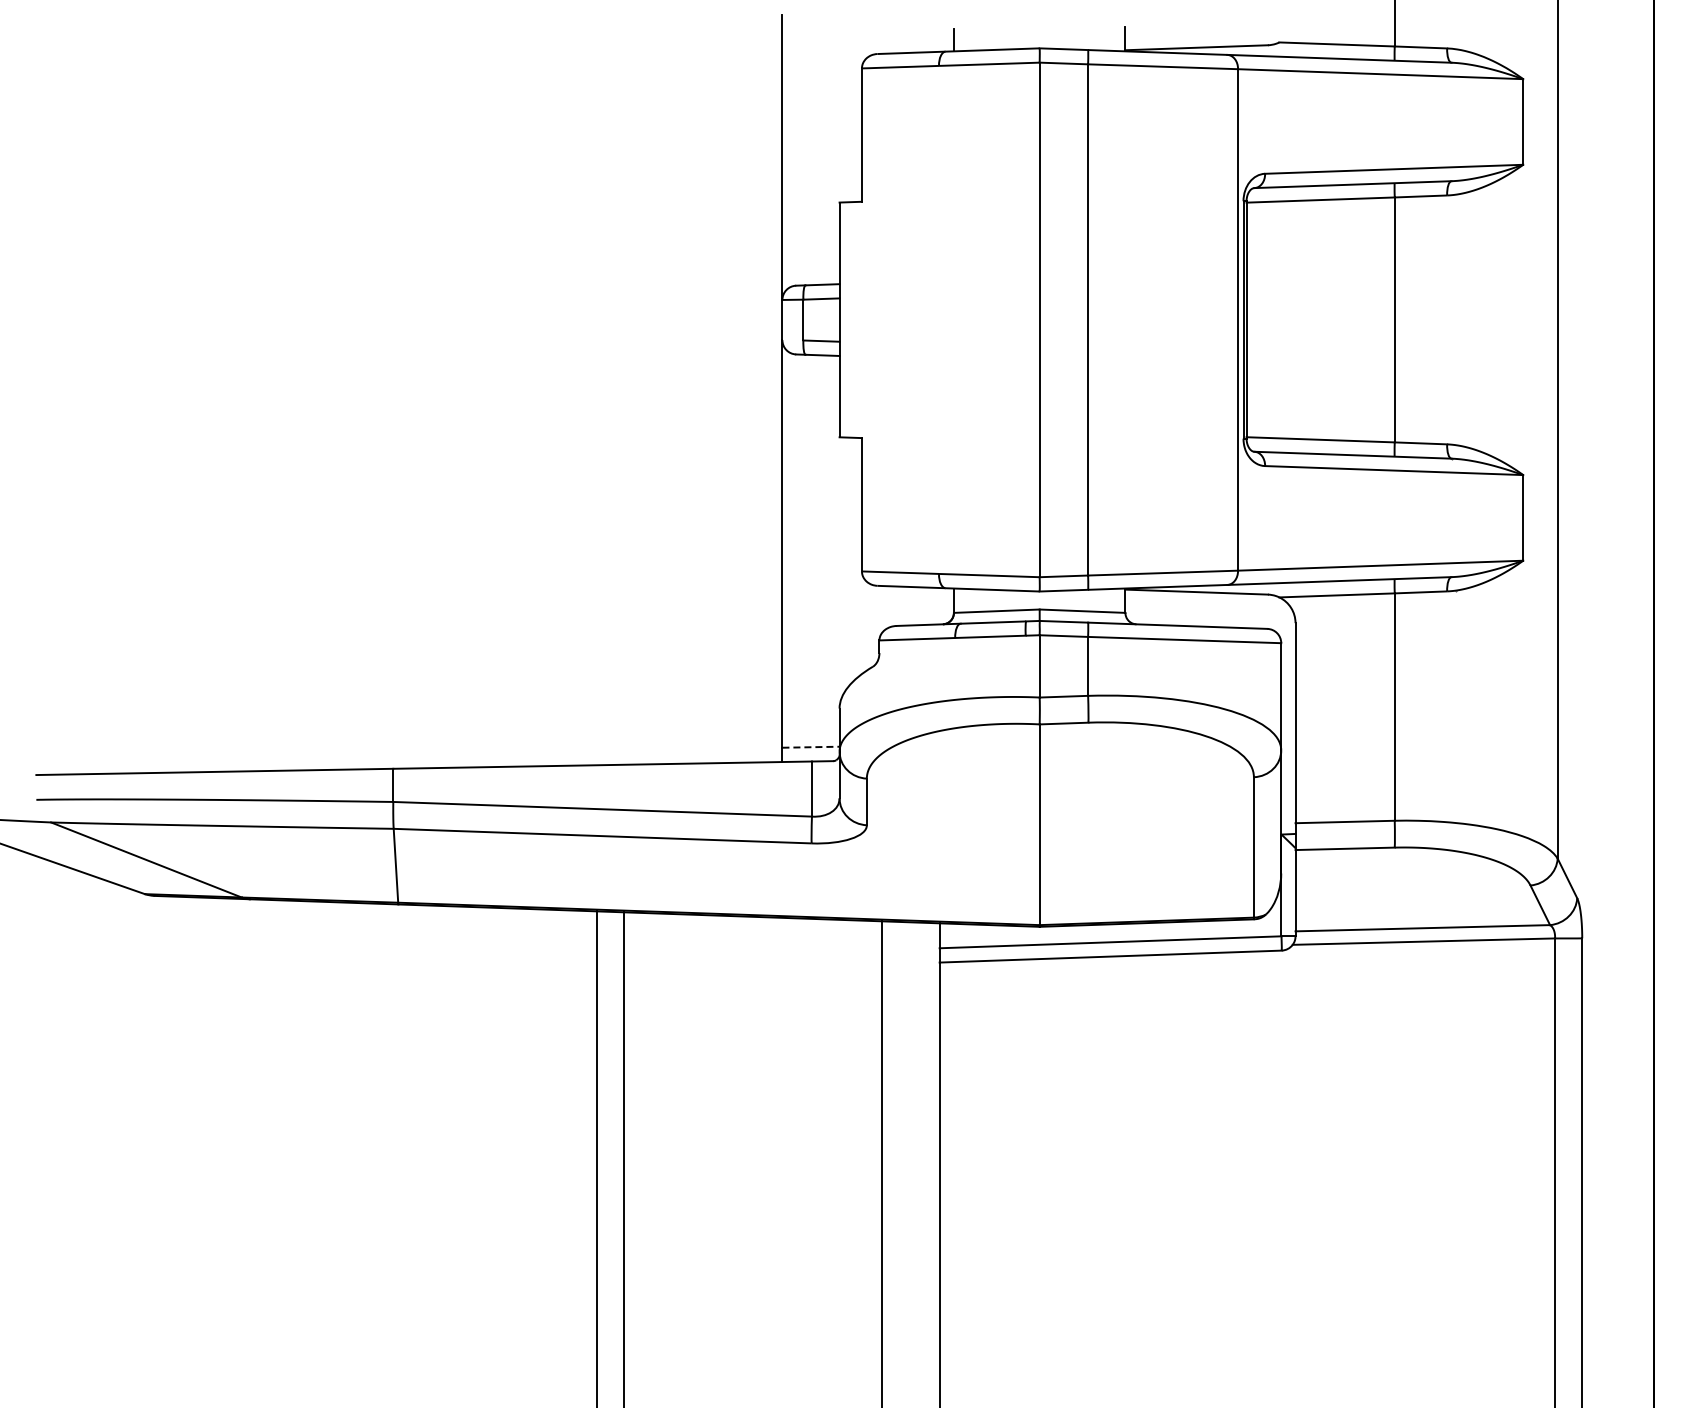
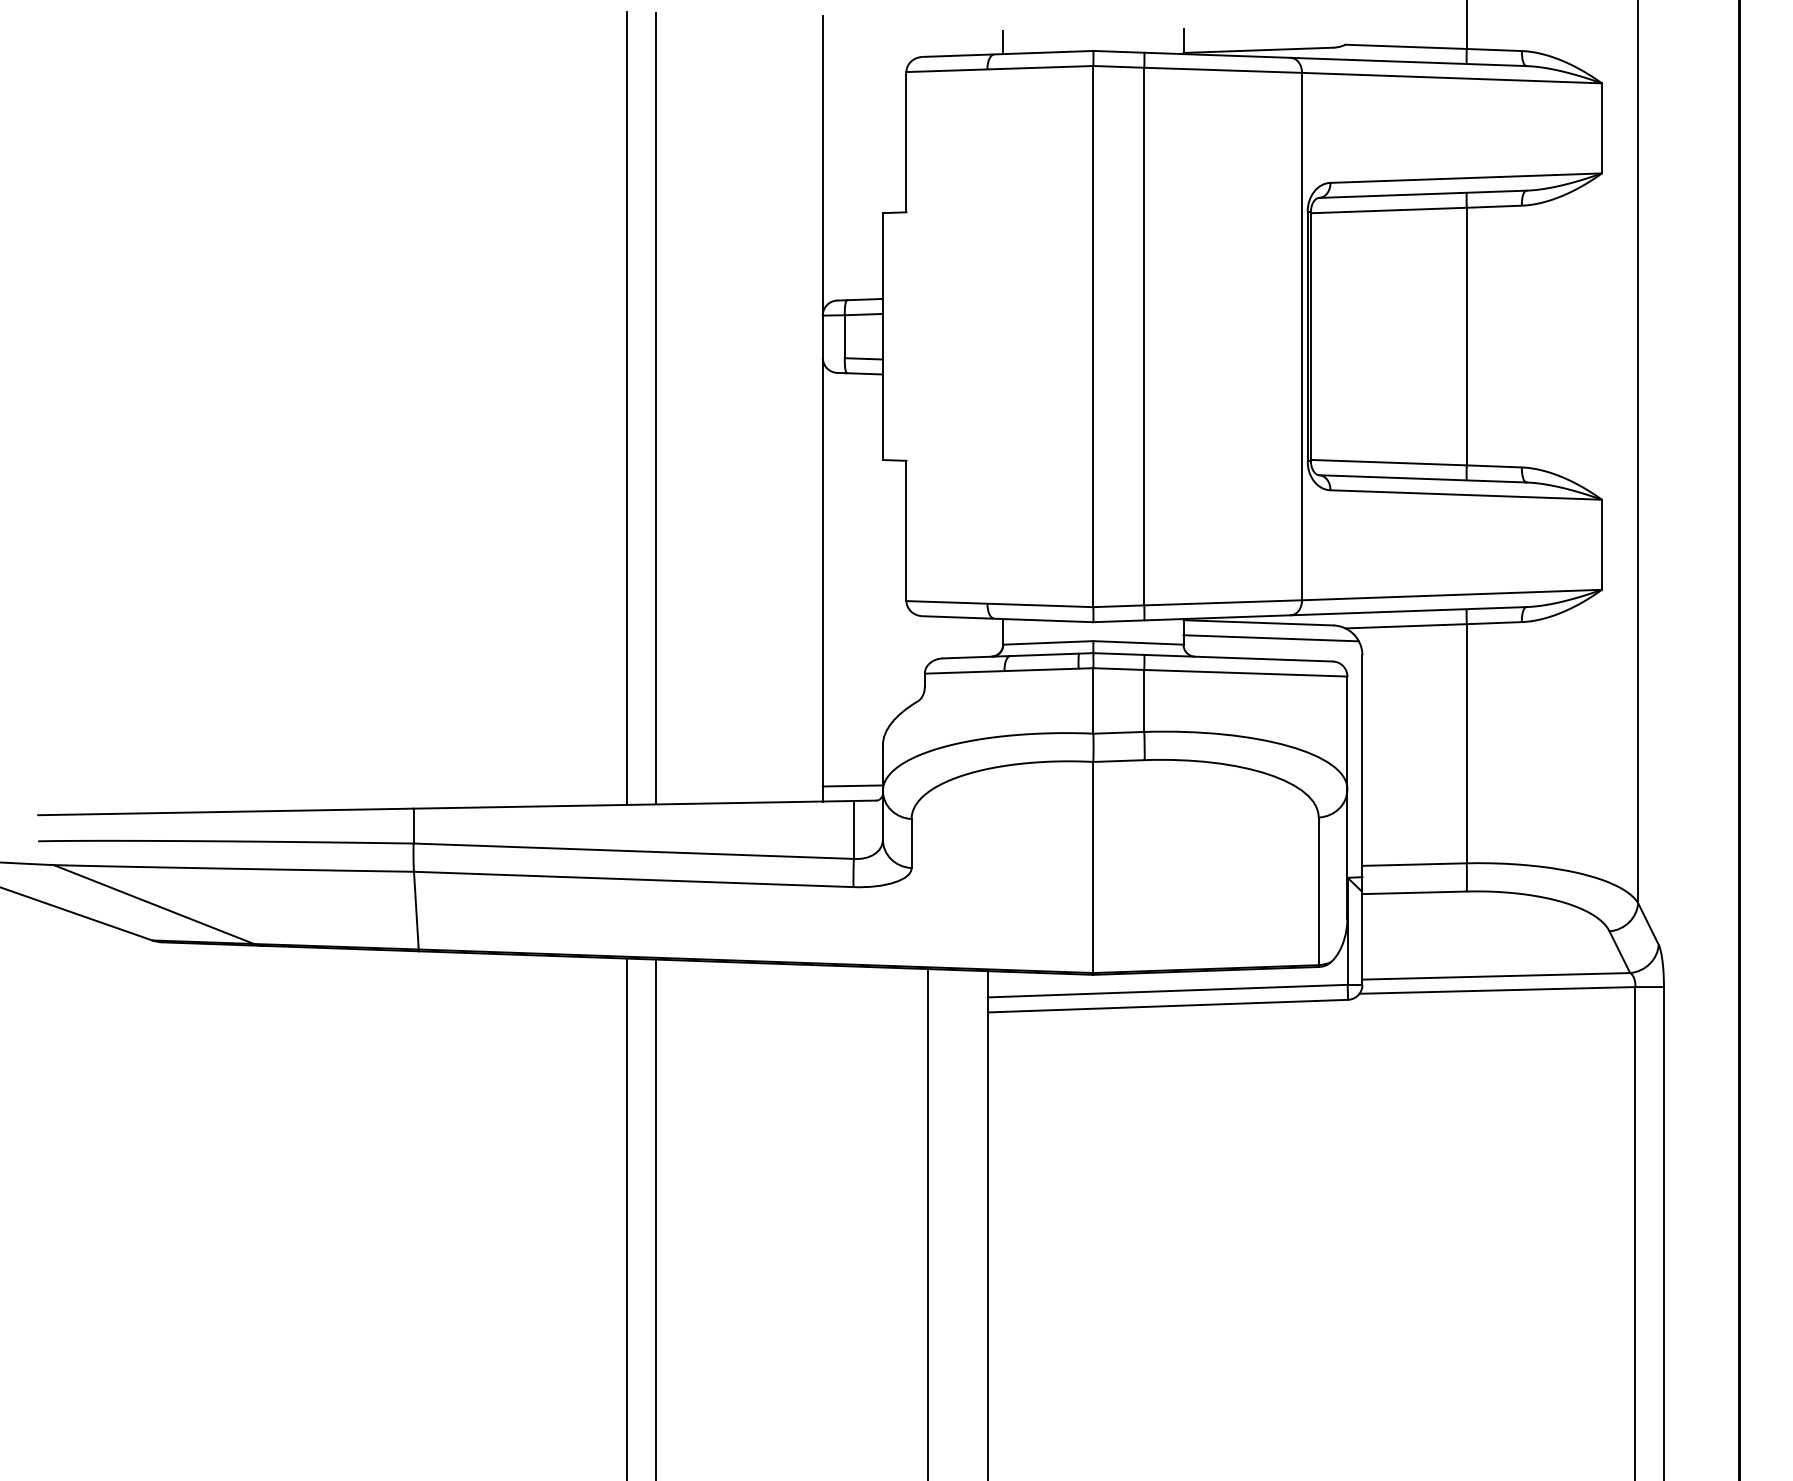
line: (624, 387) -> (656, 407), added
line: (596, 388) -> (627, 408), added
line: (1208, 606) -> (1270, 637), added
line: (811, 747) -> (853, 786), dashed -> solid

